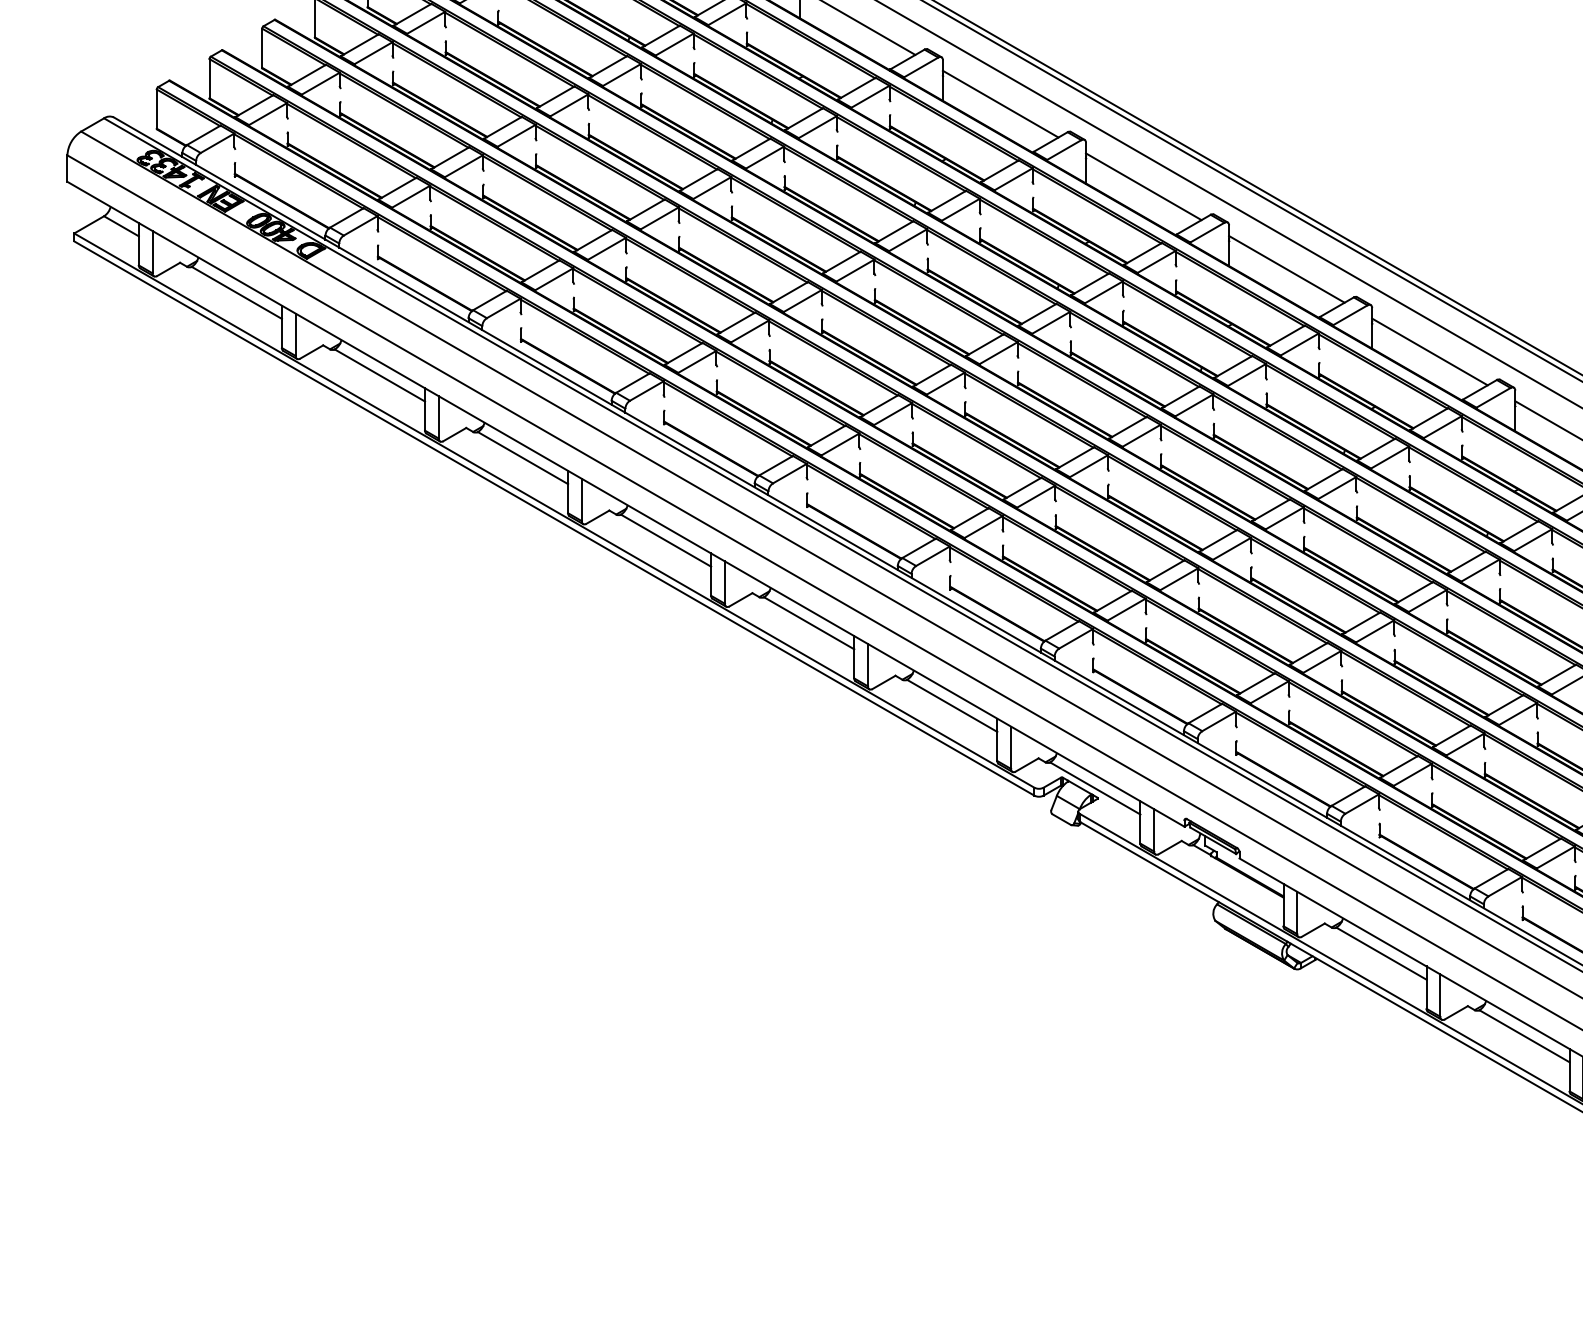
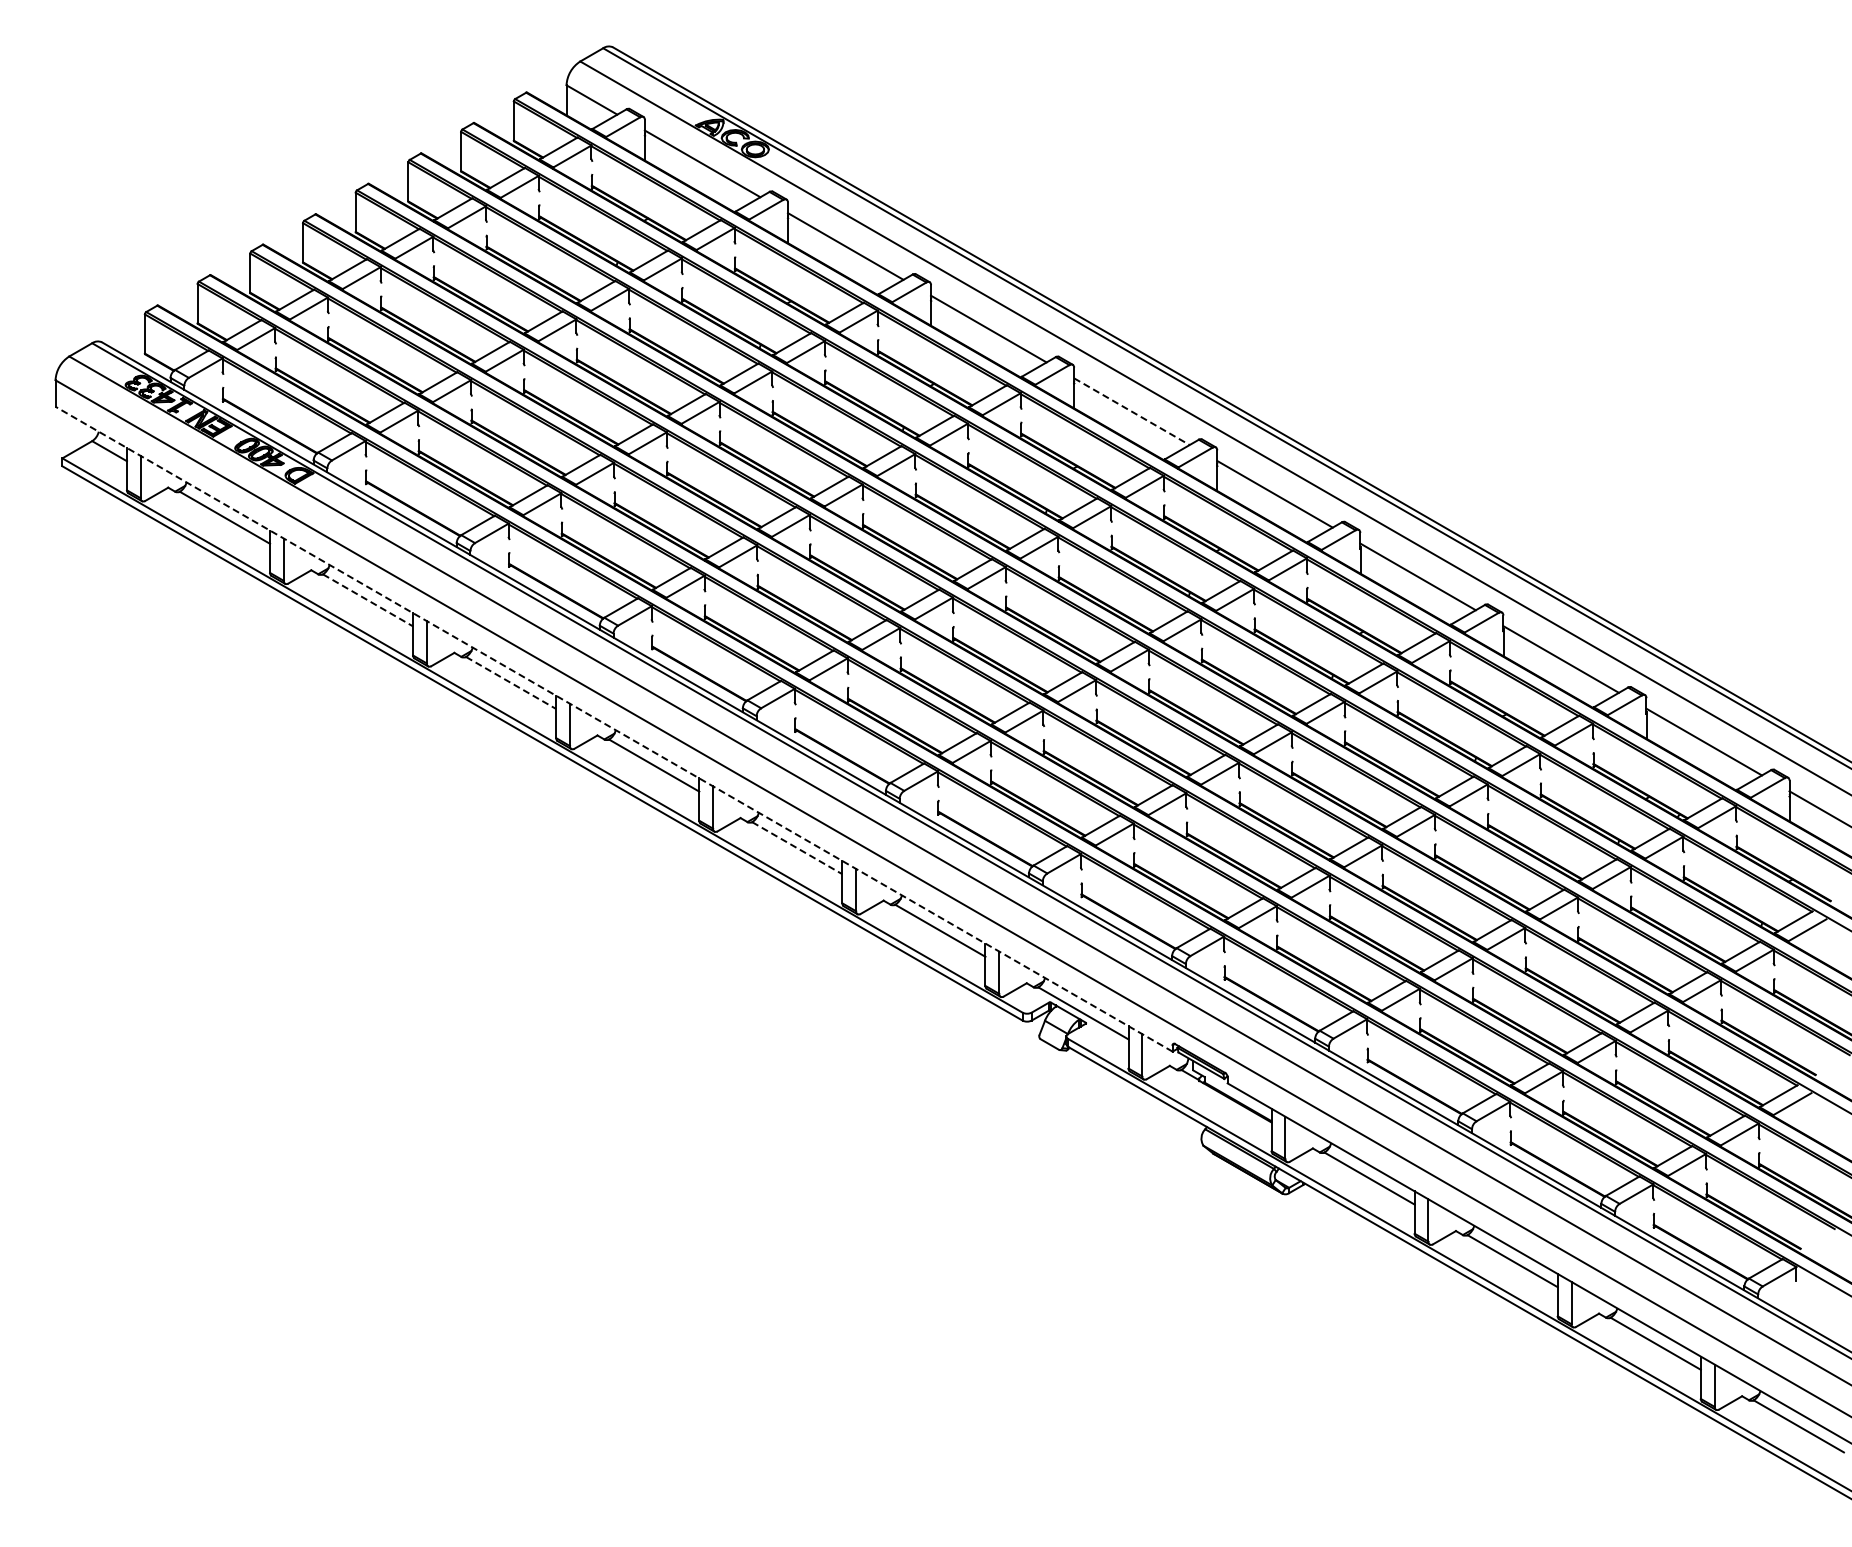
line: (1143, 186) -> (1131, 411), solid -> dashed
line: (380, 375) -> (368, 600), solid -> dashed
line: (523, 458) -> (511, 683), solid -> dashed
line: (626, 504) -> (614, 729), solid -> dashed
line: (809, 623) -> (797, 848), solid -> dashed

